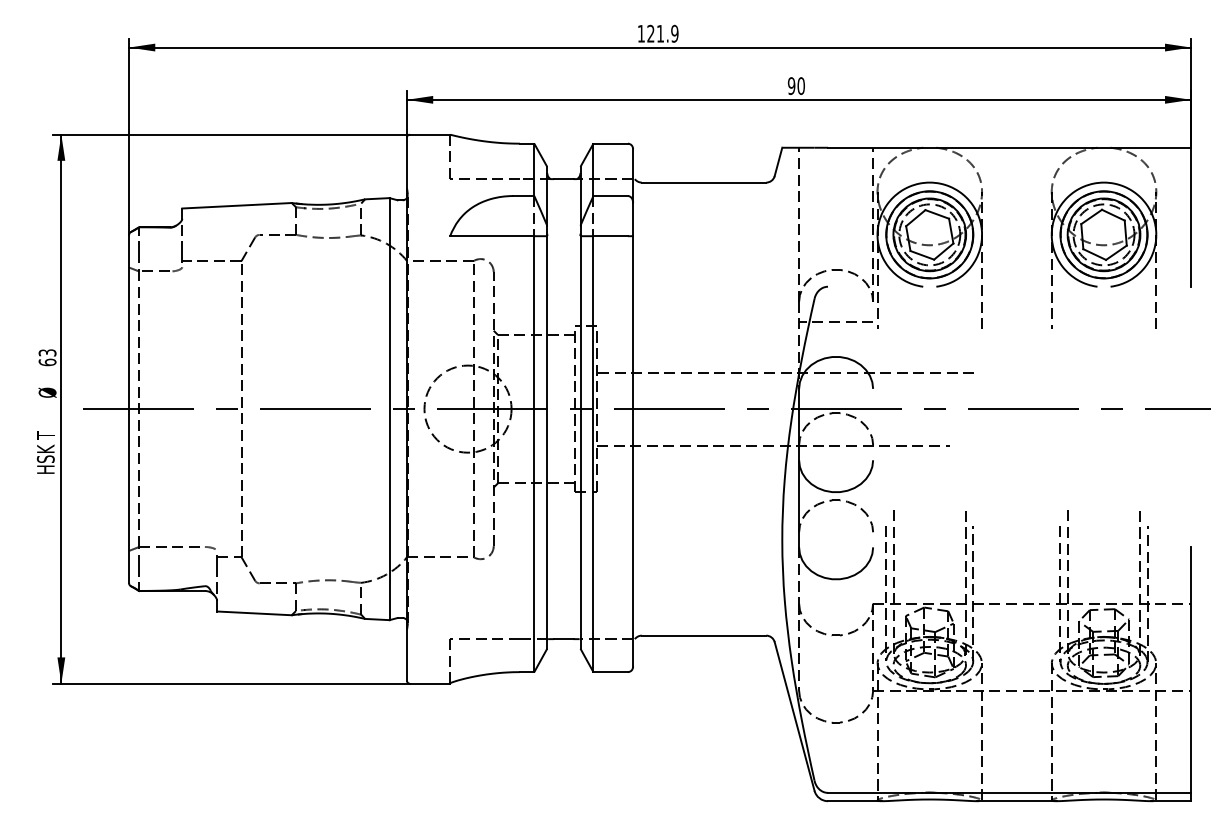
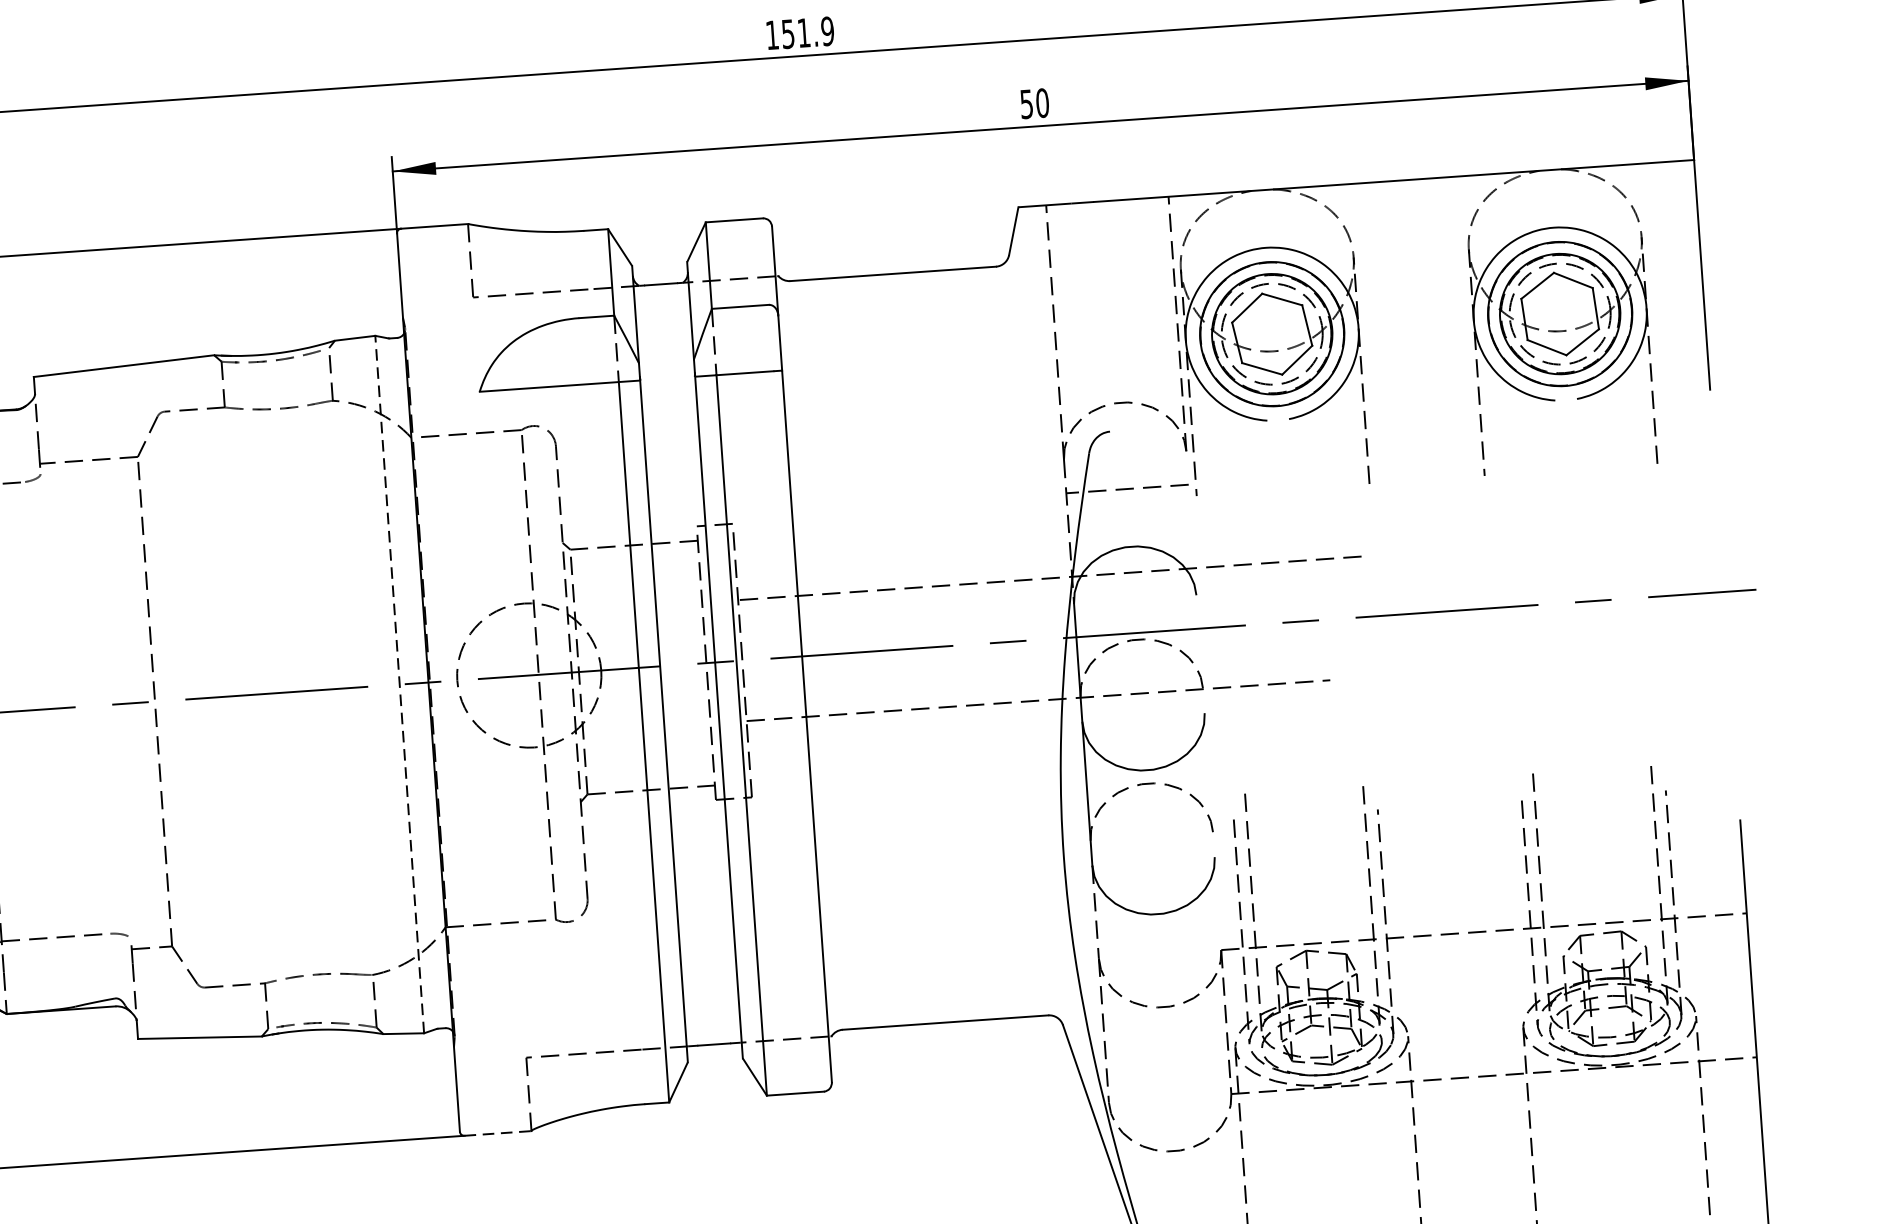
text: (650, 33) -> (787, 33), 121.9 -> 151.9
text: (791, 85) -> (1026, 103), 90 -> 50
line: (389, 408) -> (399, 683), solid -> dashed
line: (430, 683) -> (498, 1133), solid -> dashed

